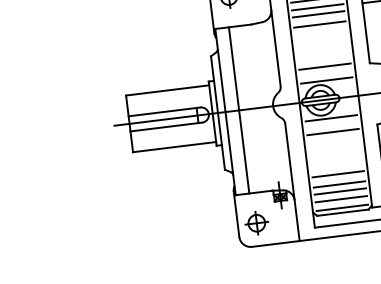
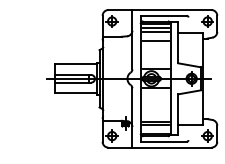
line: (318, 13) -> (155, 35), removed
line: (324, 67) -> (155, 62), removed
line: (239, 109) -> (110, 78), removed
line: (332, 132) -> (155, 95), removed
line: (337, 173) -> (155, 116), removed
line: (340, 199) -> (155, 129), removed

